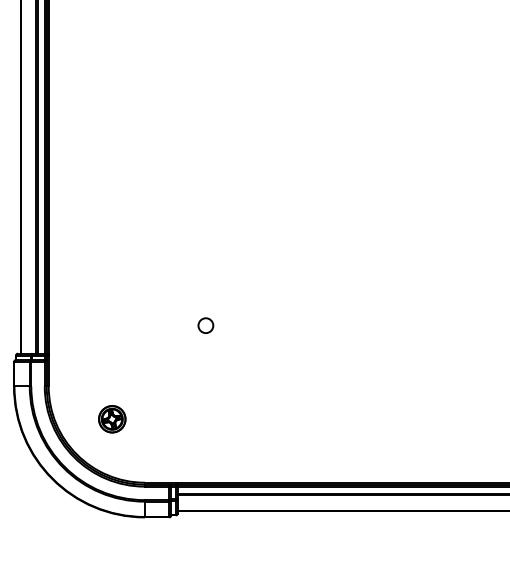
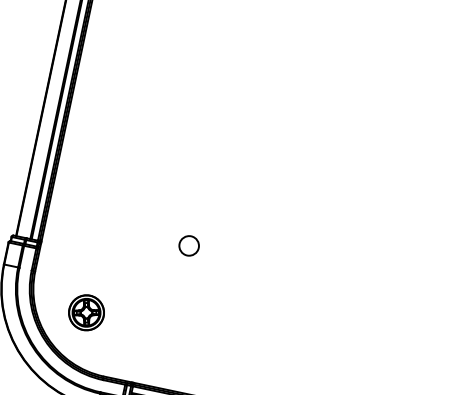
circle: (205, 325) -> (188, 245), size x1.43
part: (112, 419) -> (86, 313), size x1.43

